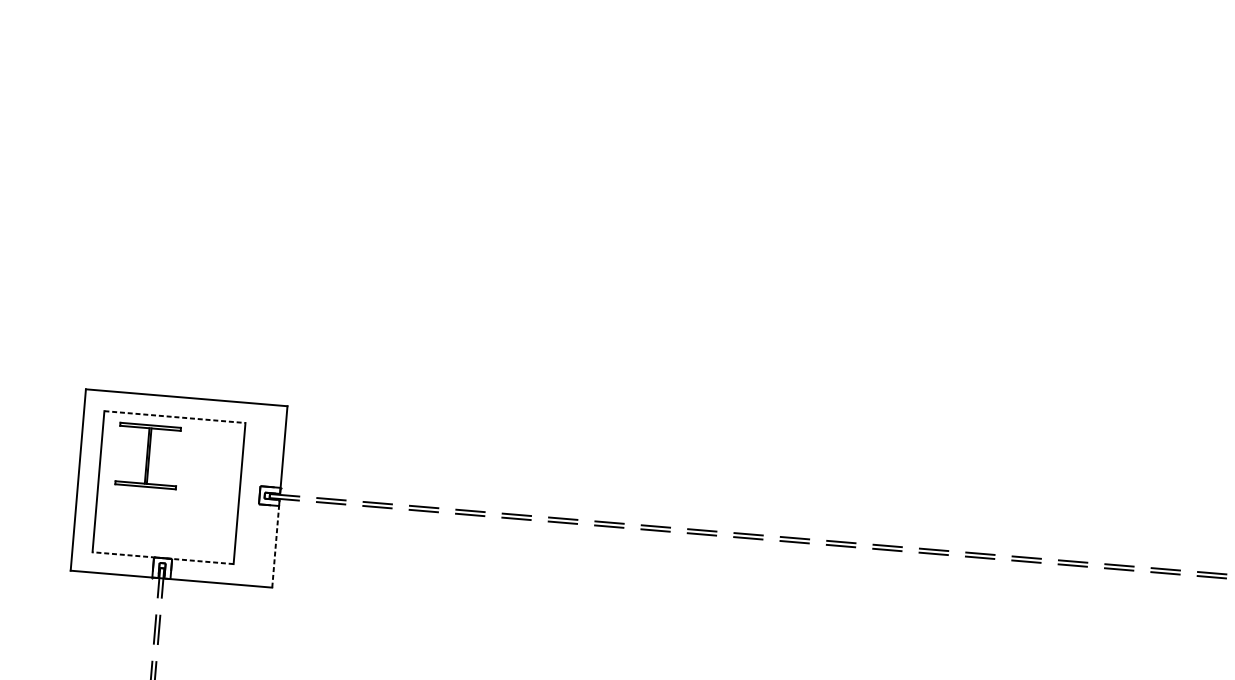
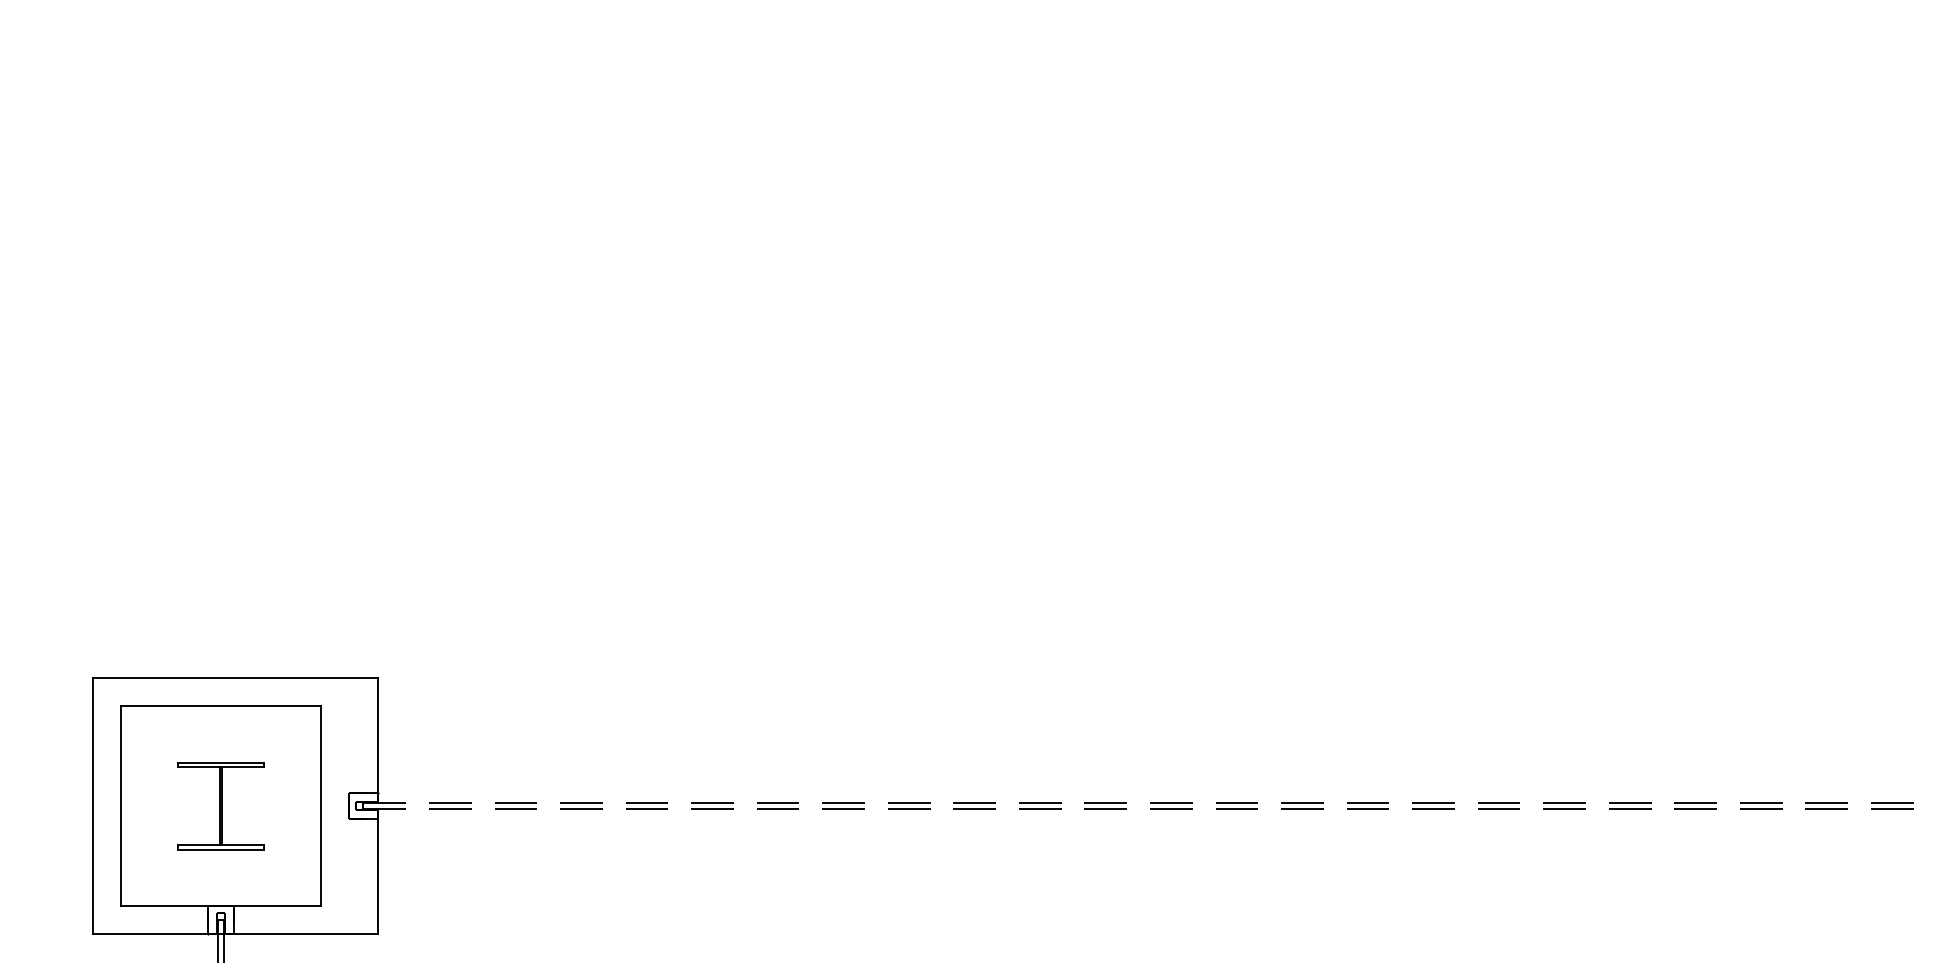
line: (174, 417) -> (220, 706), dashed -> solid
part: (147, 456) -> (220, 806), moved
line: (275, 543) -> (377, 872), dashed -> solid
line: (162, 557) -> (220, 905), dashed -> solid

